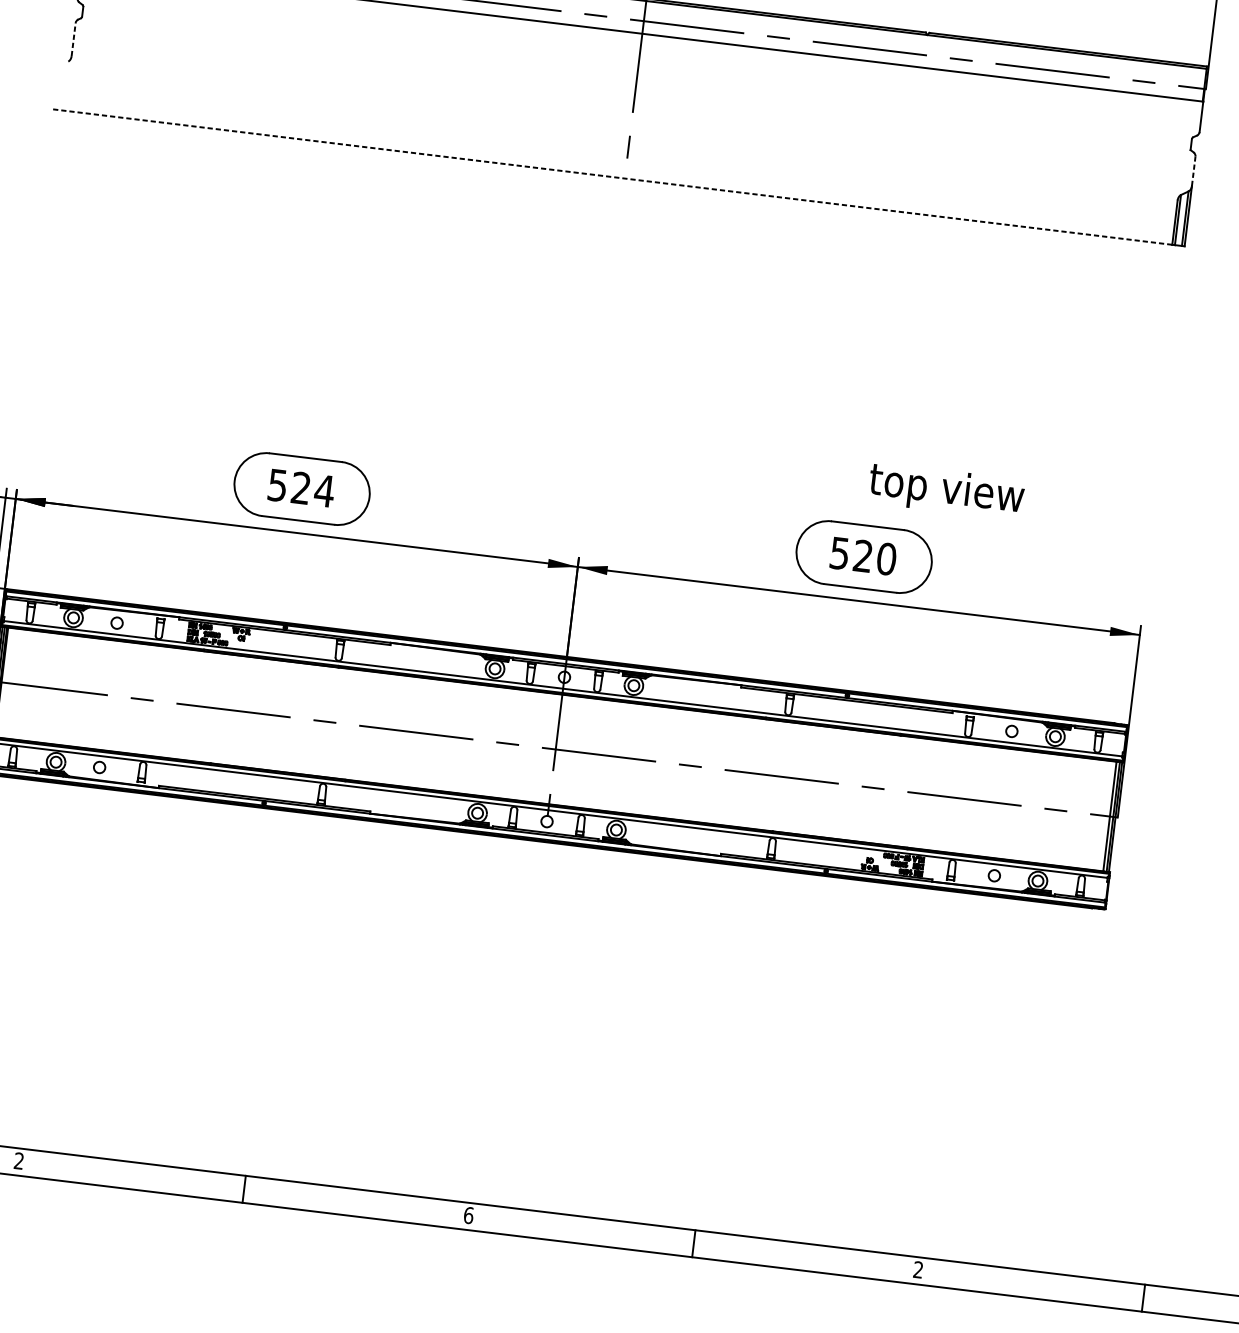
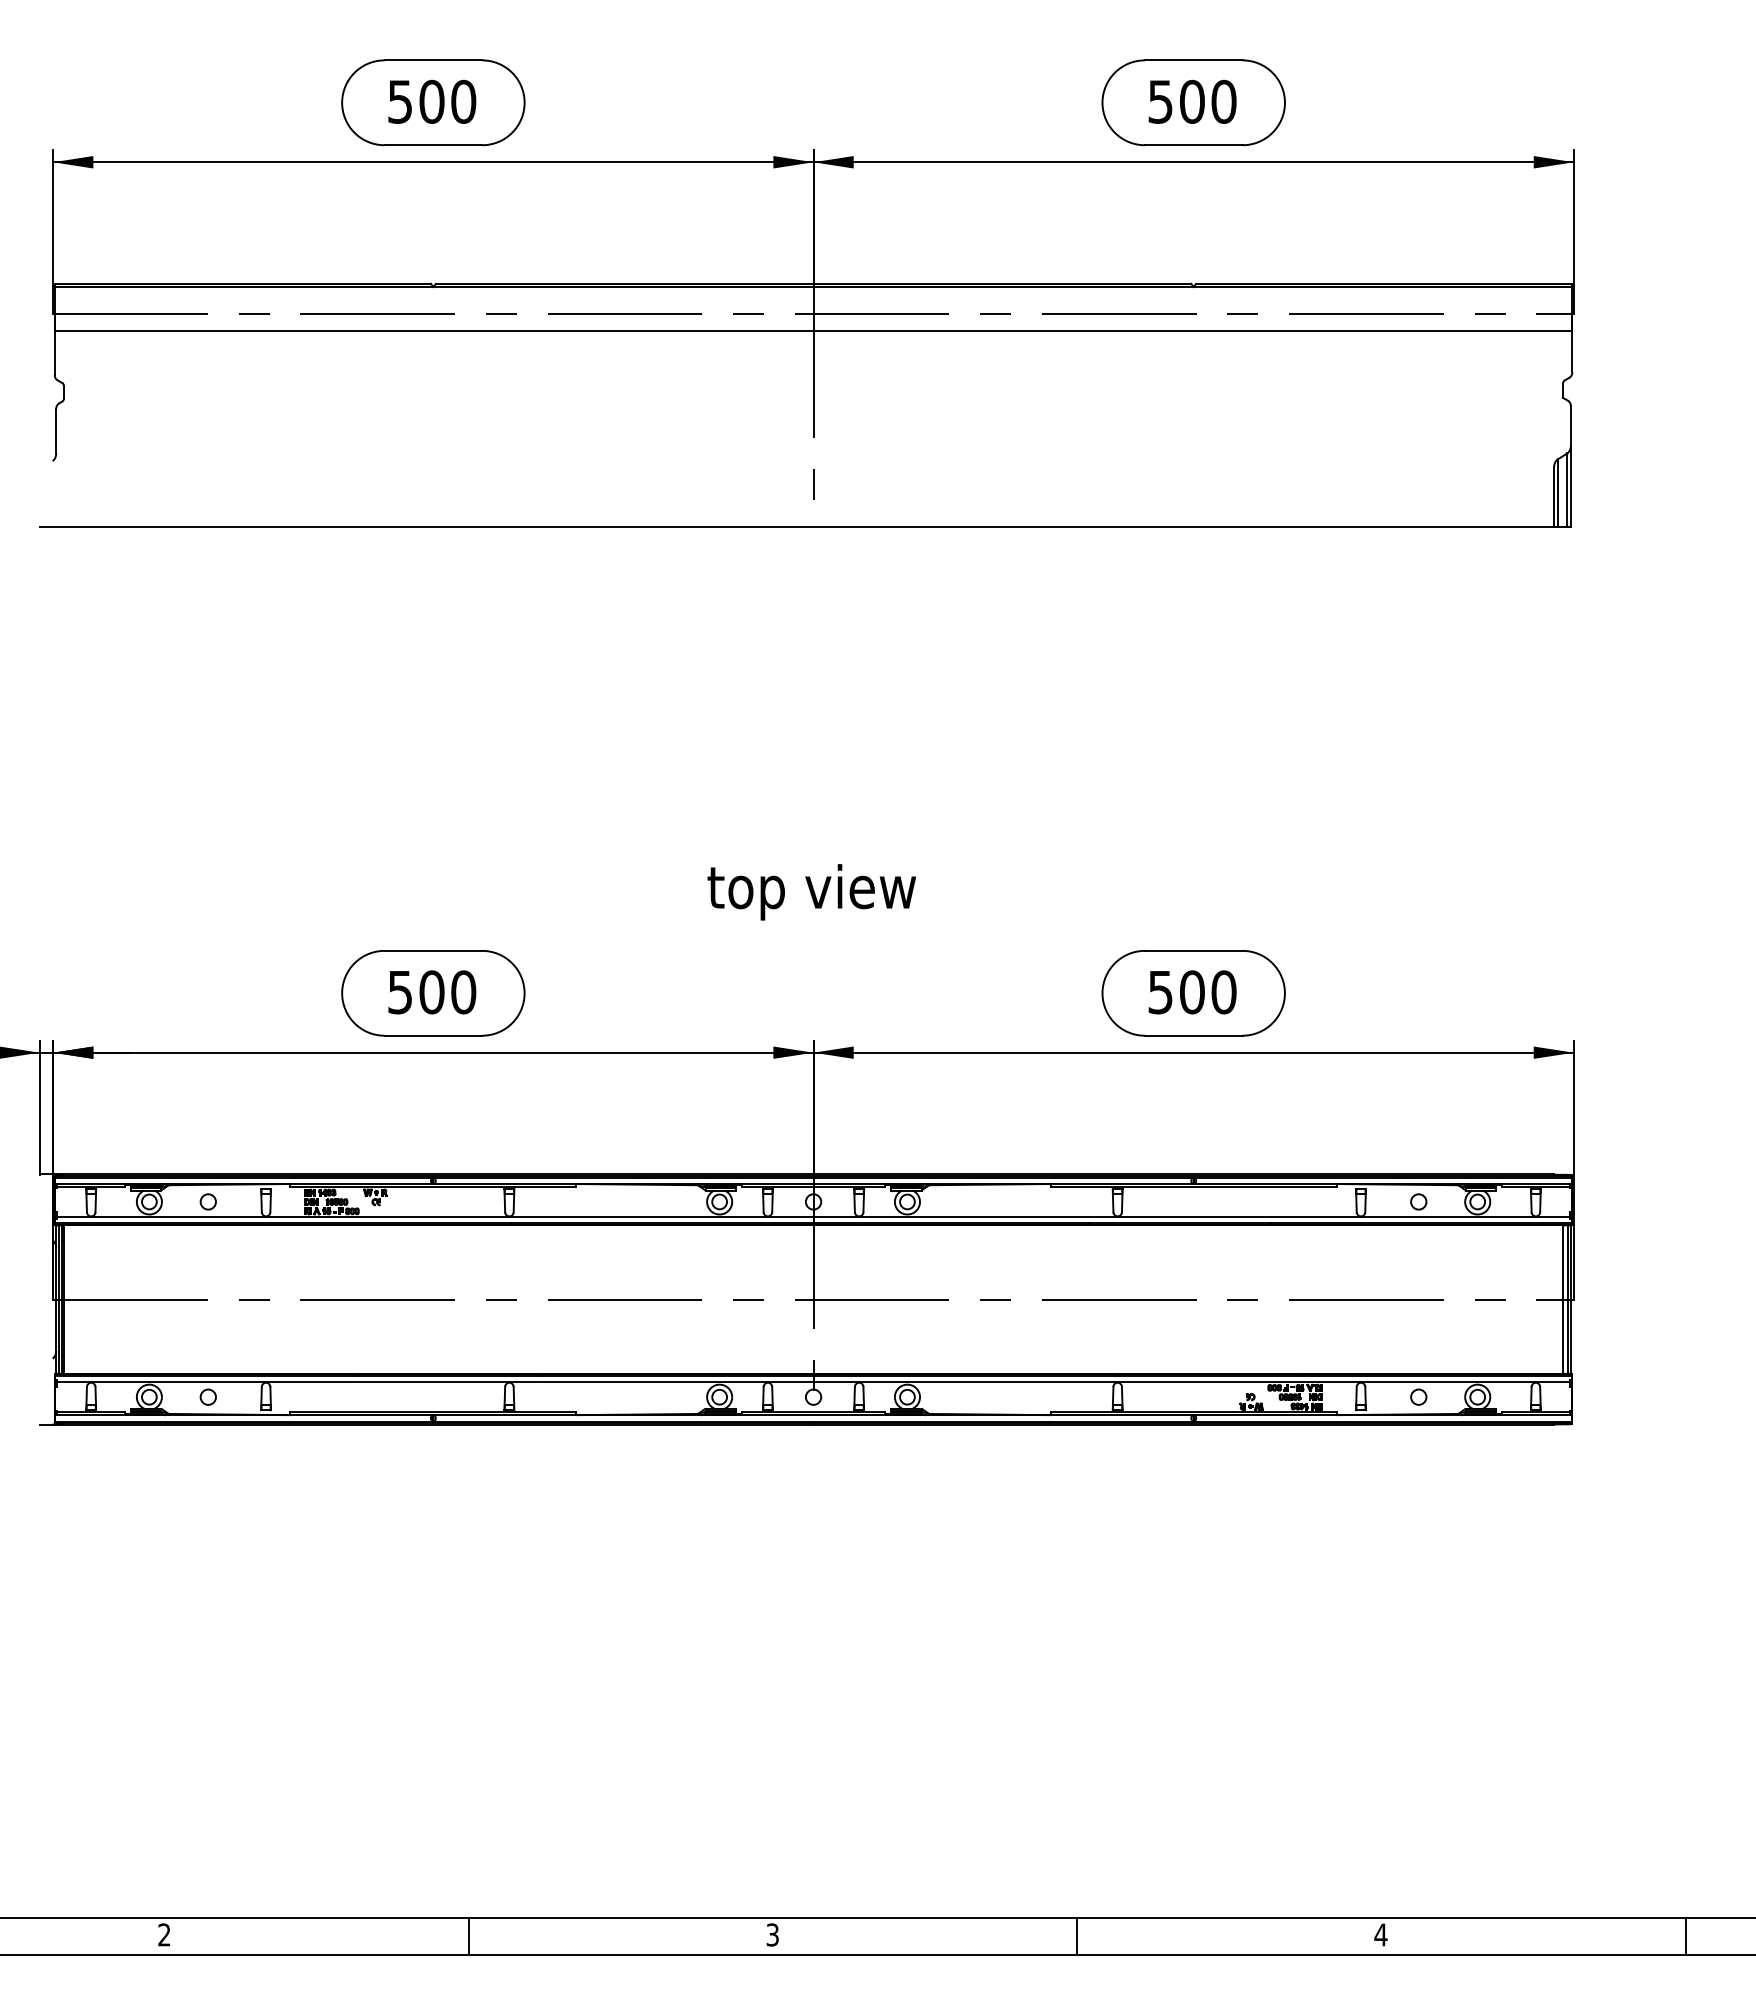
line: (73, 39) -> (56, 430), dashed -> solid
line: (1193, 171) -> (1570, 425), dashed -> solid
line: (612, 177) -> (796, 527), dashed -> solid
text: (312, 489) -> (447, 992), 524 -> 500
text: (946, 491) -> (811, 892), moved
text: (863, 556) -> (1192, 992), 520 -> 500
text: (468, 1215) -> (772, 1934), 6 -> 3
text: (918, 1269) -> (1380, 1934), 2 -> 4

